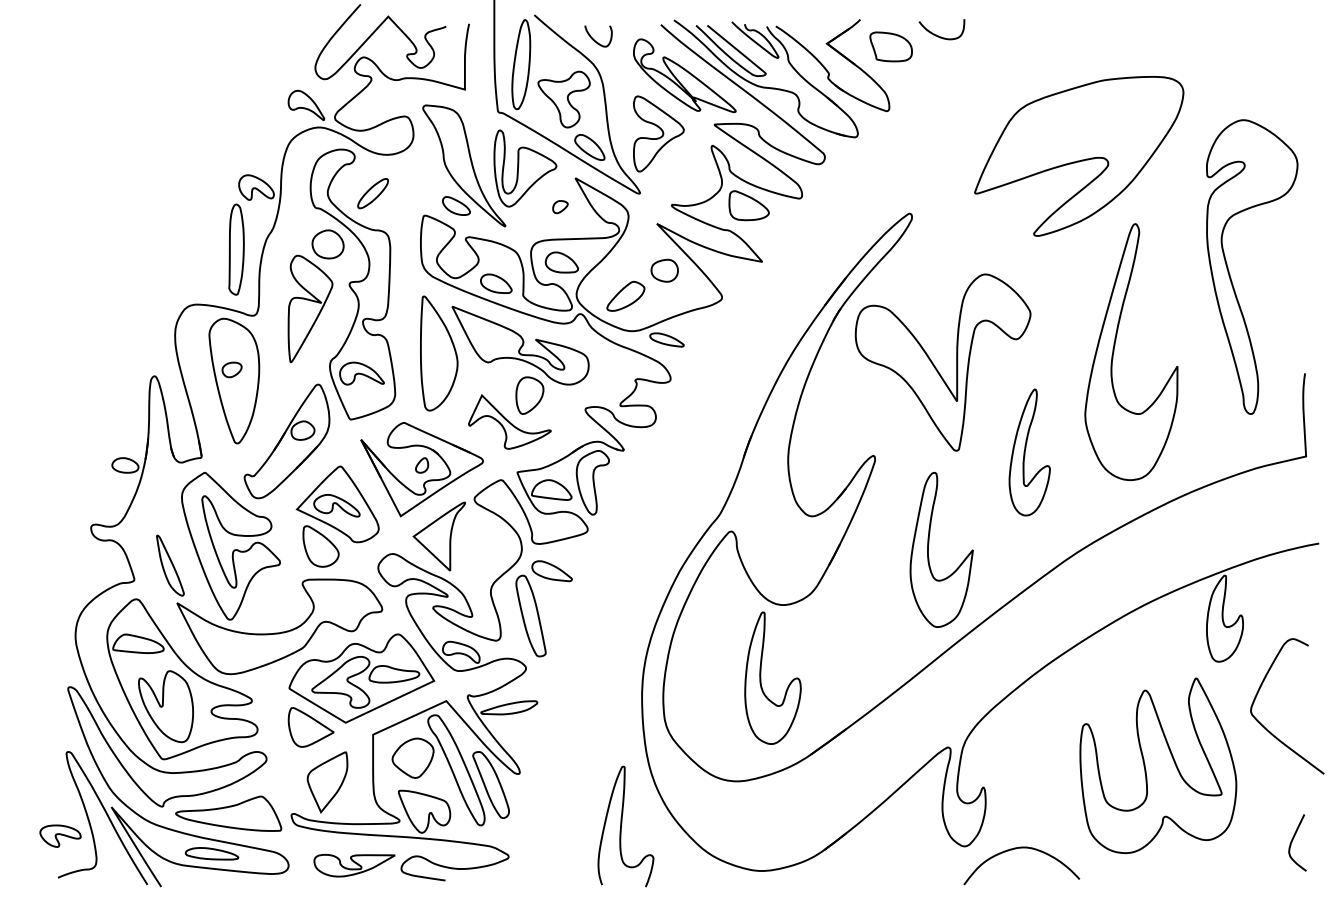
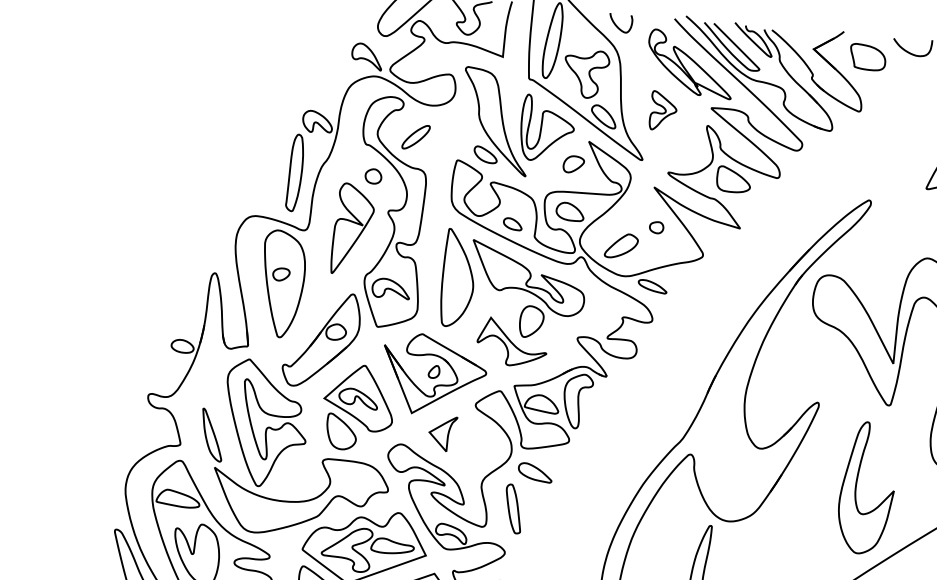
part: (658, 133) -> (663, 110), size x0.6
part: (560, 207) -> (573, 165), size x1.6
part: (327, 244) -> (373, 176), size x0.6
part: (664, 270) -> (656, 227), size x0.6
part: (496, 283) -> (512, 224), size x0.7
part: (438, 536) -> (442, 433), size x0.6
part: (530, 615) -> (513, 508), size x0.7

